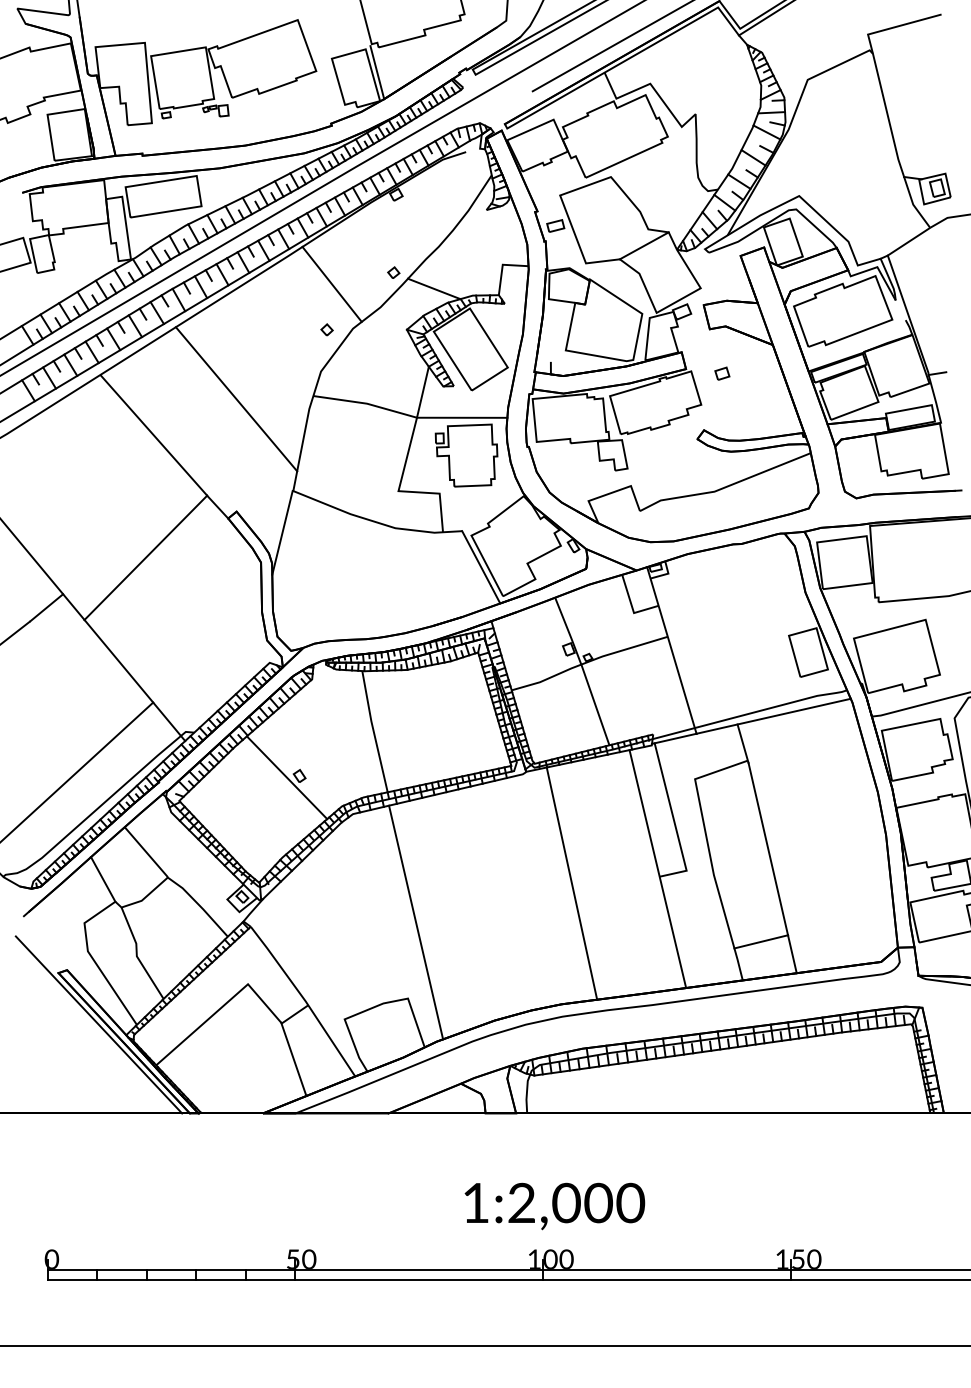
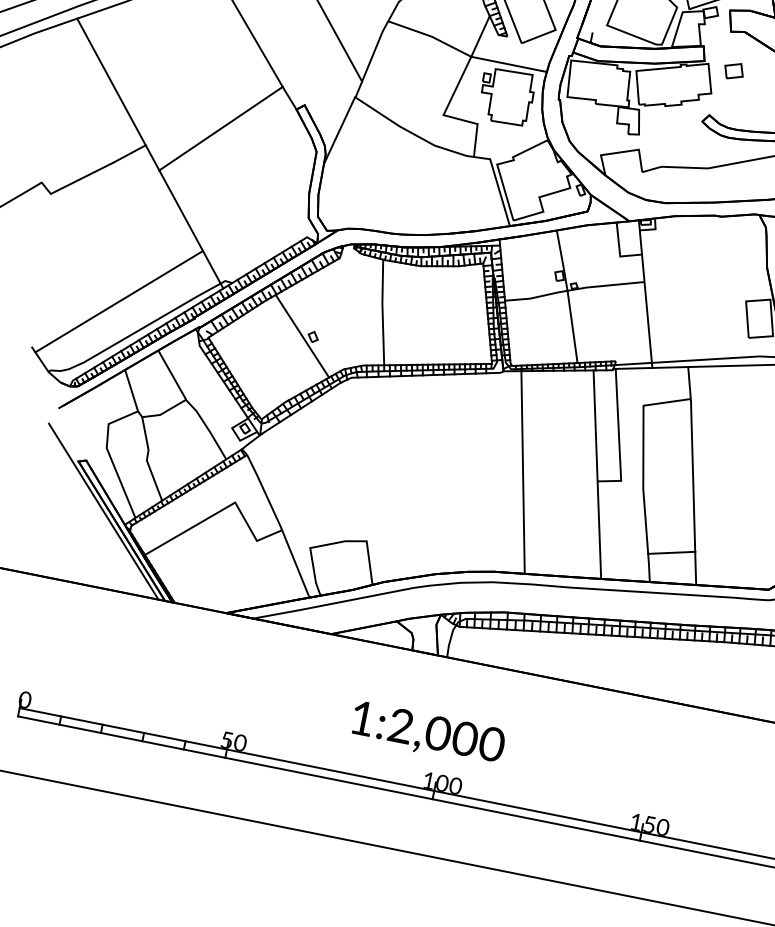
part: (722, 373) -> (734, 70), size x1.6
line: (416, 922) -> (386, 479), removed
line: (293, 1059) -> (260, 573), removed
text: (554, 1206) -> (427, 734), moved

